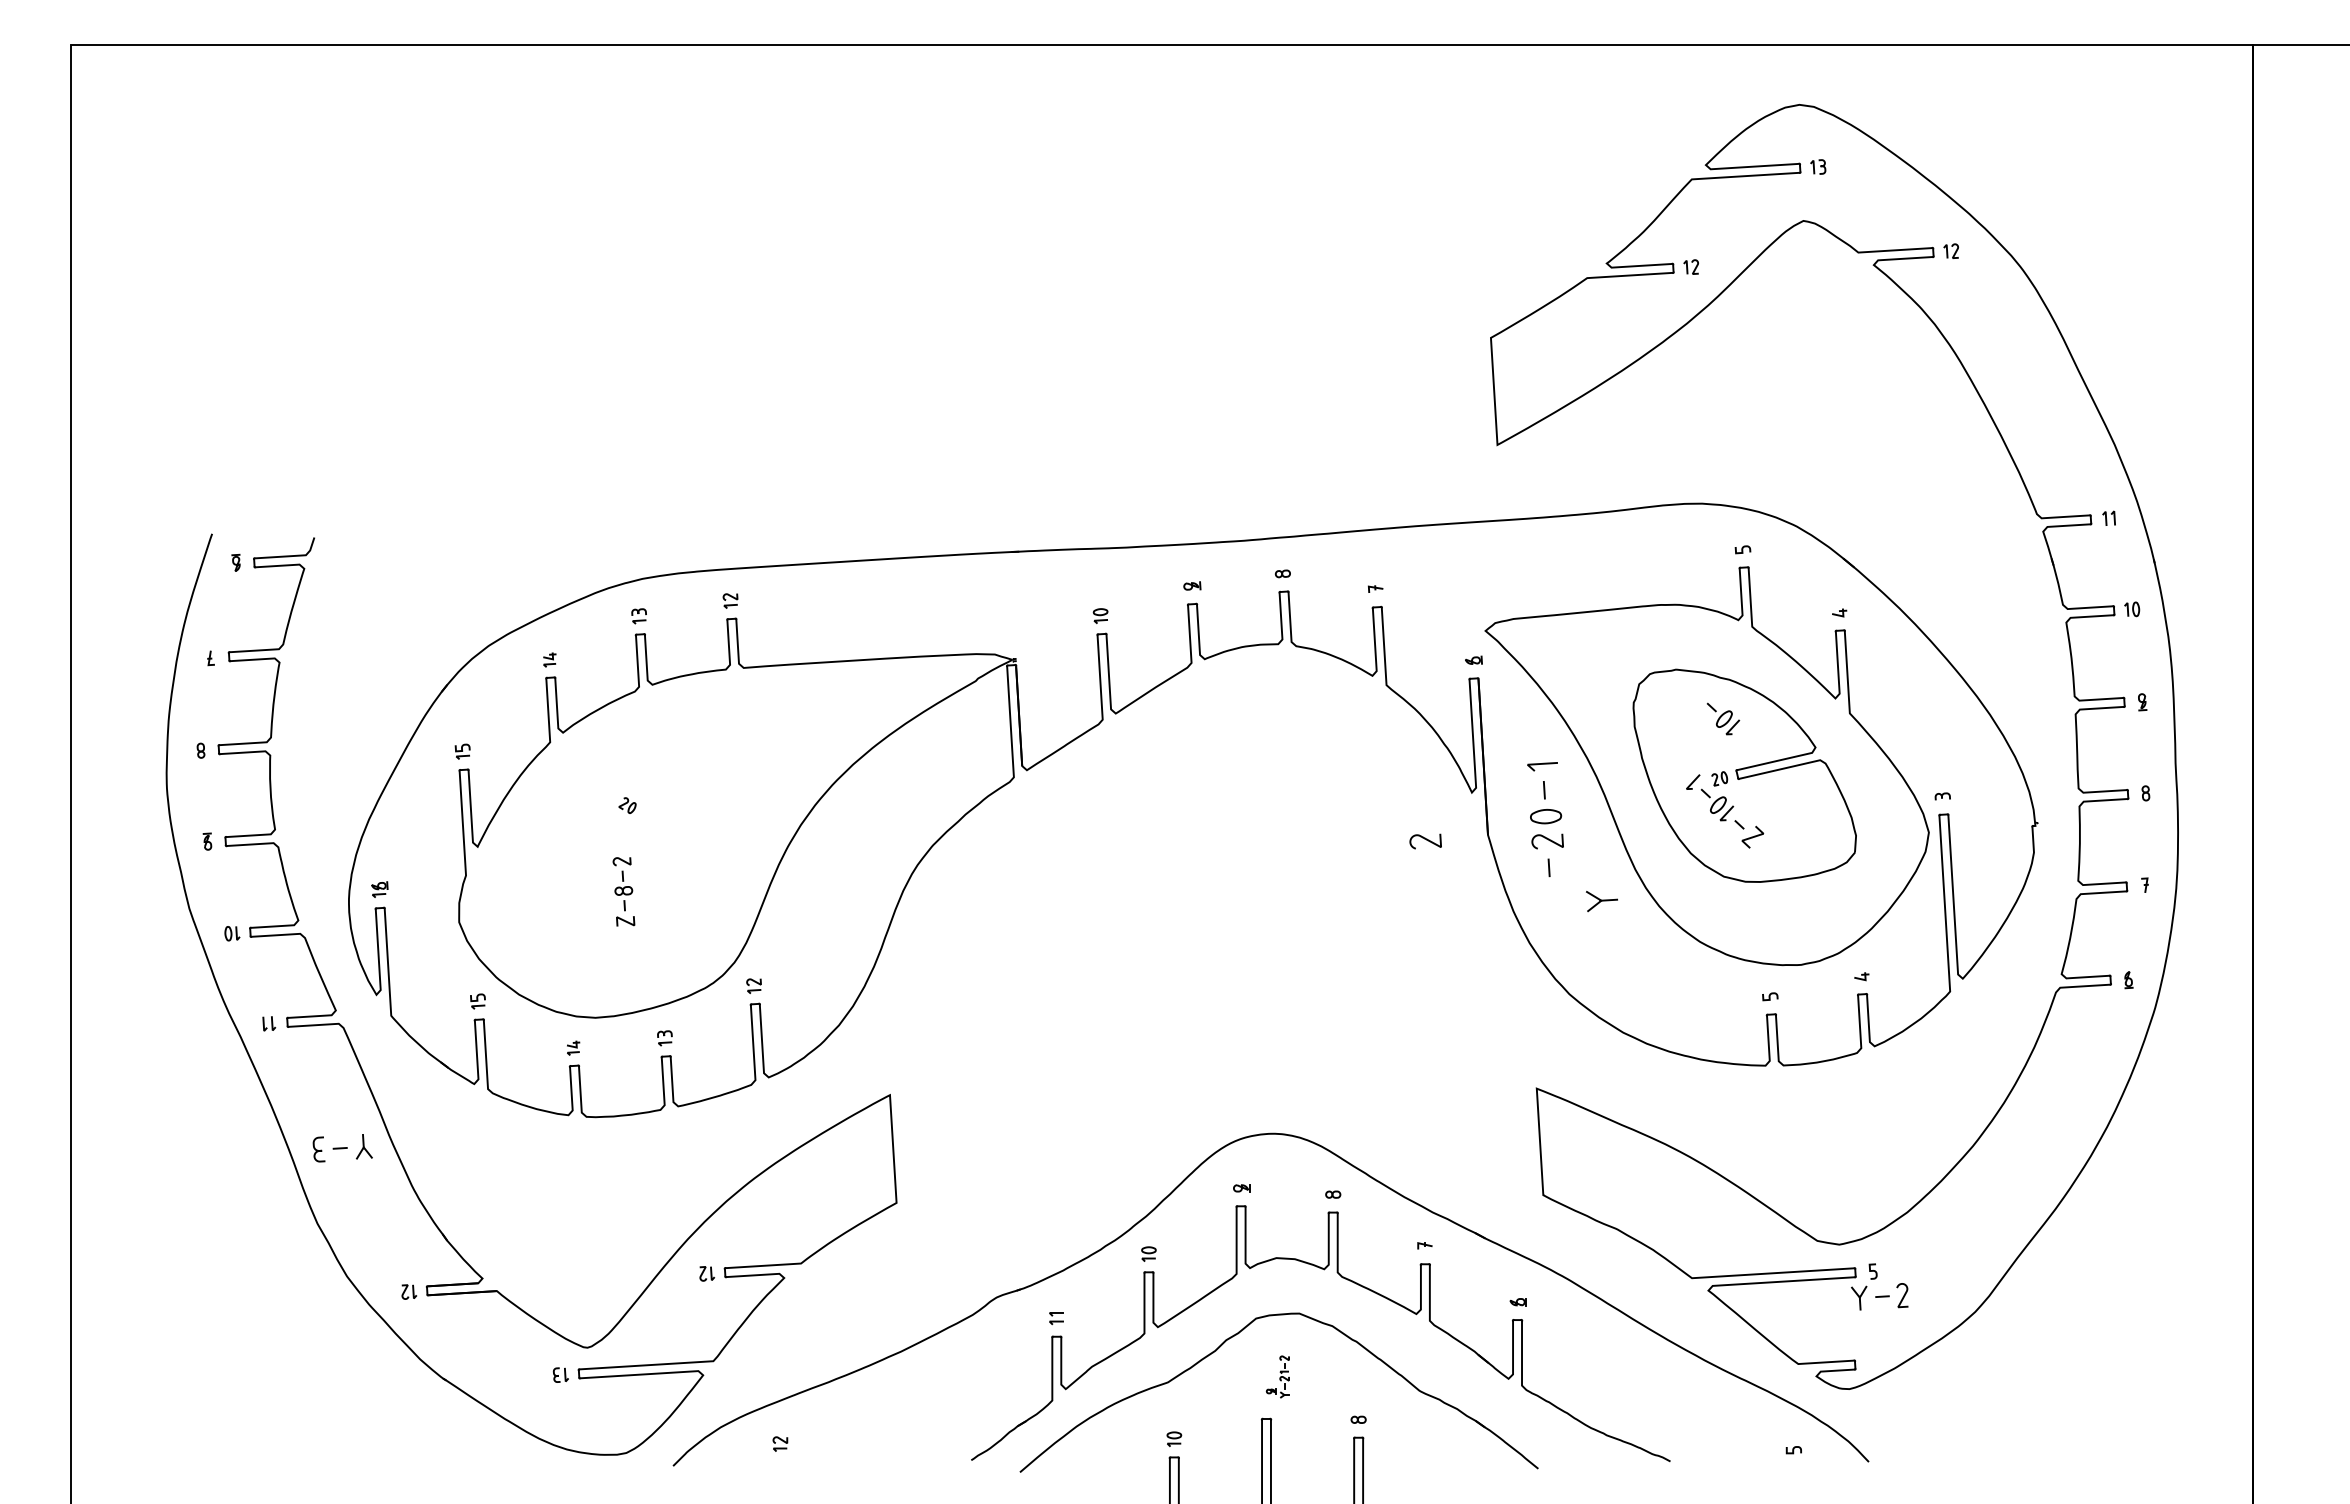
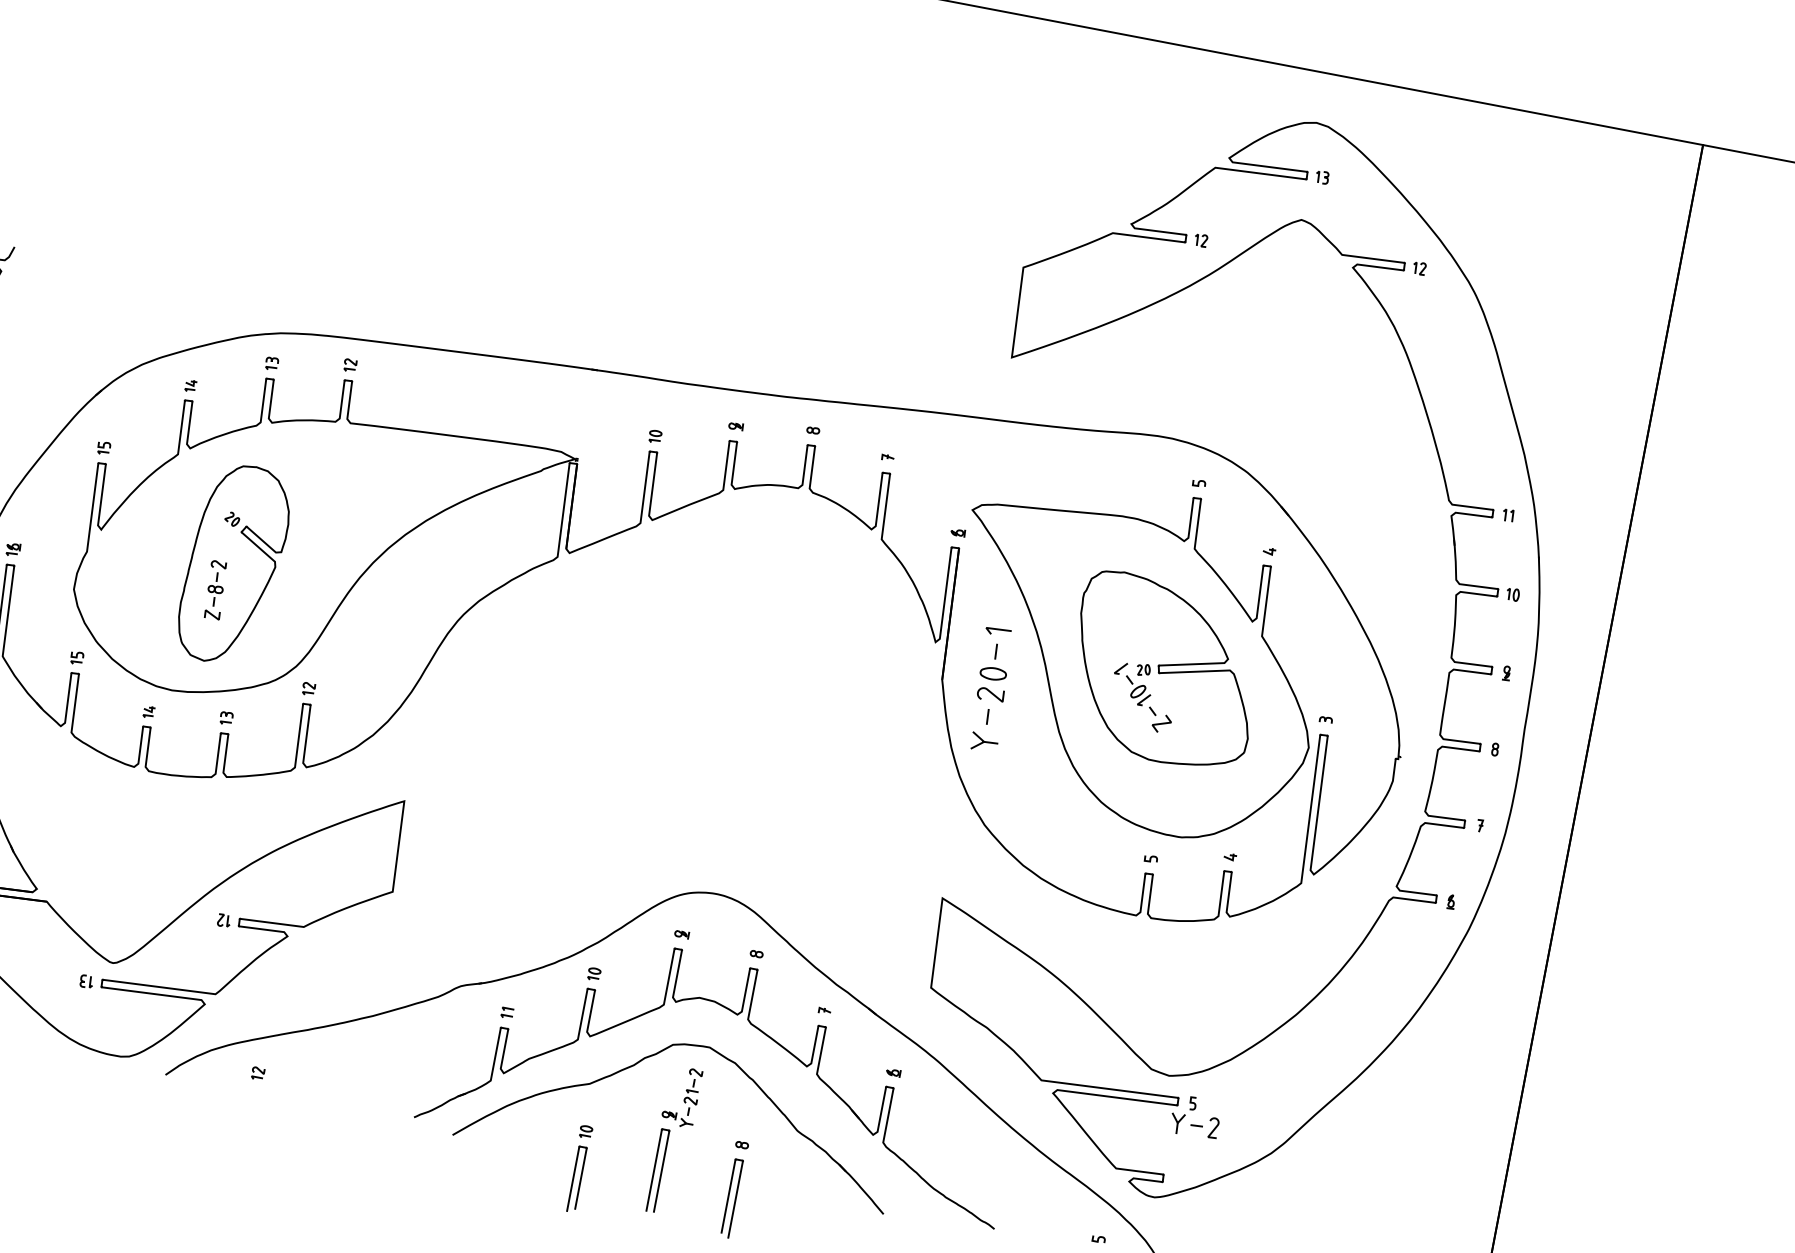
part: (1723, 718) -> (1156, 620), removed
curve: (1426, 840) -> (890, 674), removed
part: (639, 857) -> (233, 564), added
part: (1601, 901) -> (984, 742), moved
part: (1277, 1376) -> (681, 1096), size x1.67

